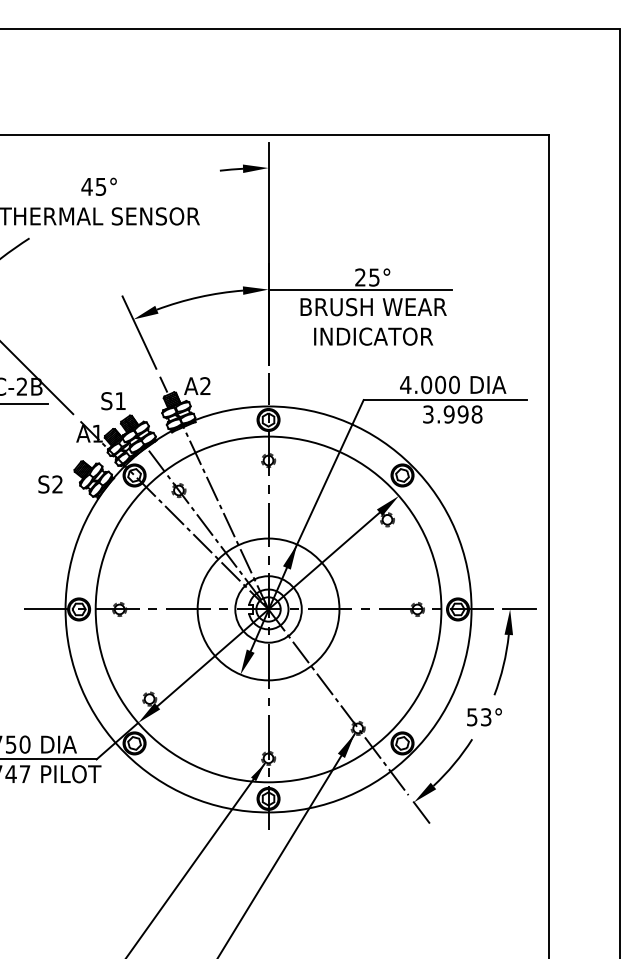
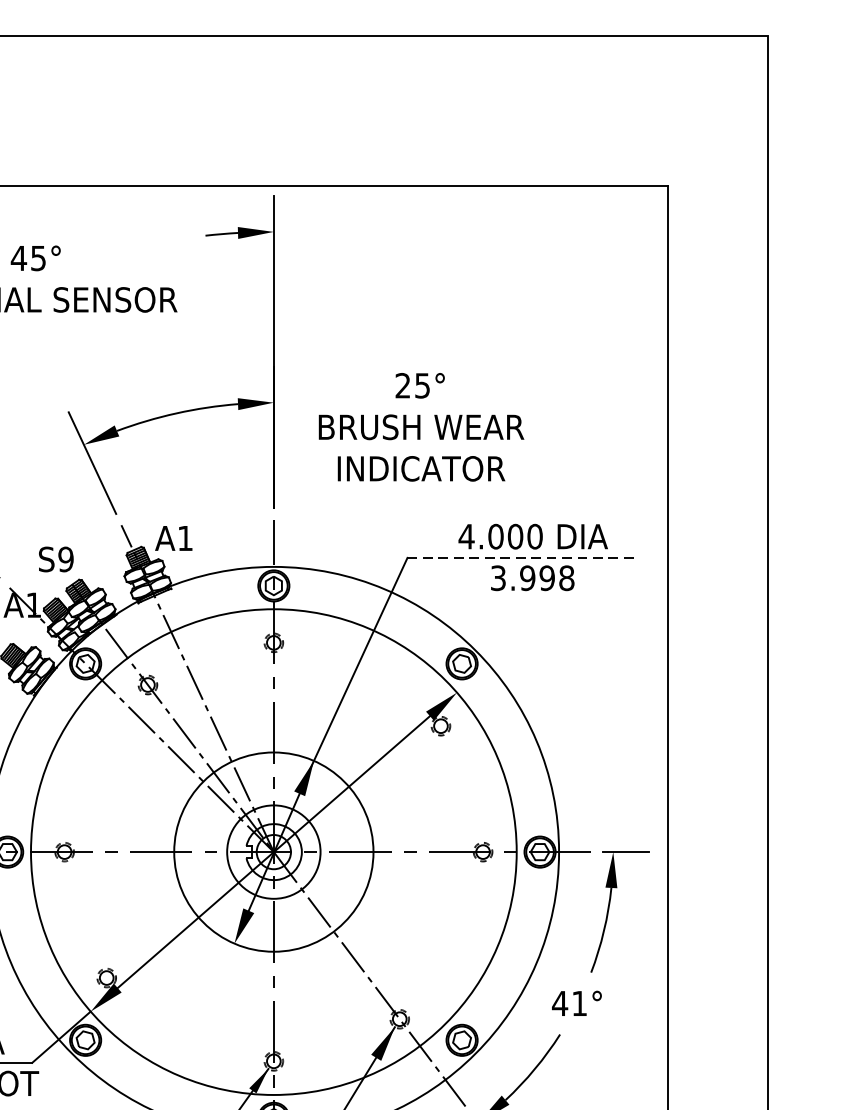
line: (359, 289) -> (401, 402), removed
text: (205, 385) -> (185, 537), A2 -> A1
line: (445, 400) -> (522, 558), solid -> dashed
text: (120, 401) -> (65, 559), S1 -> S9
text: (478, 717) -> (568, 1003), 53° -> 41°

